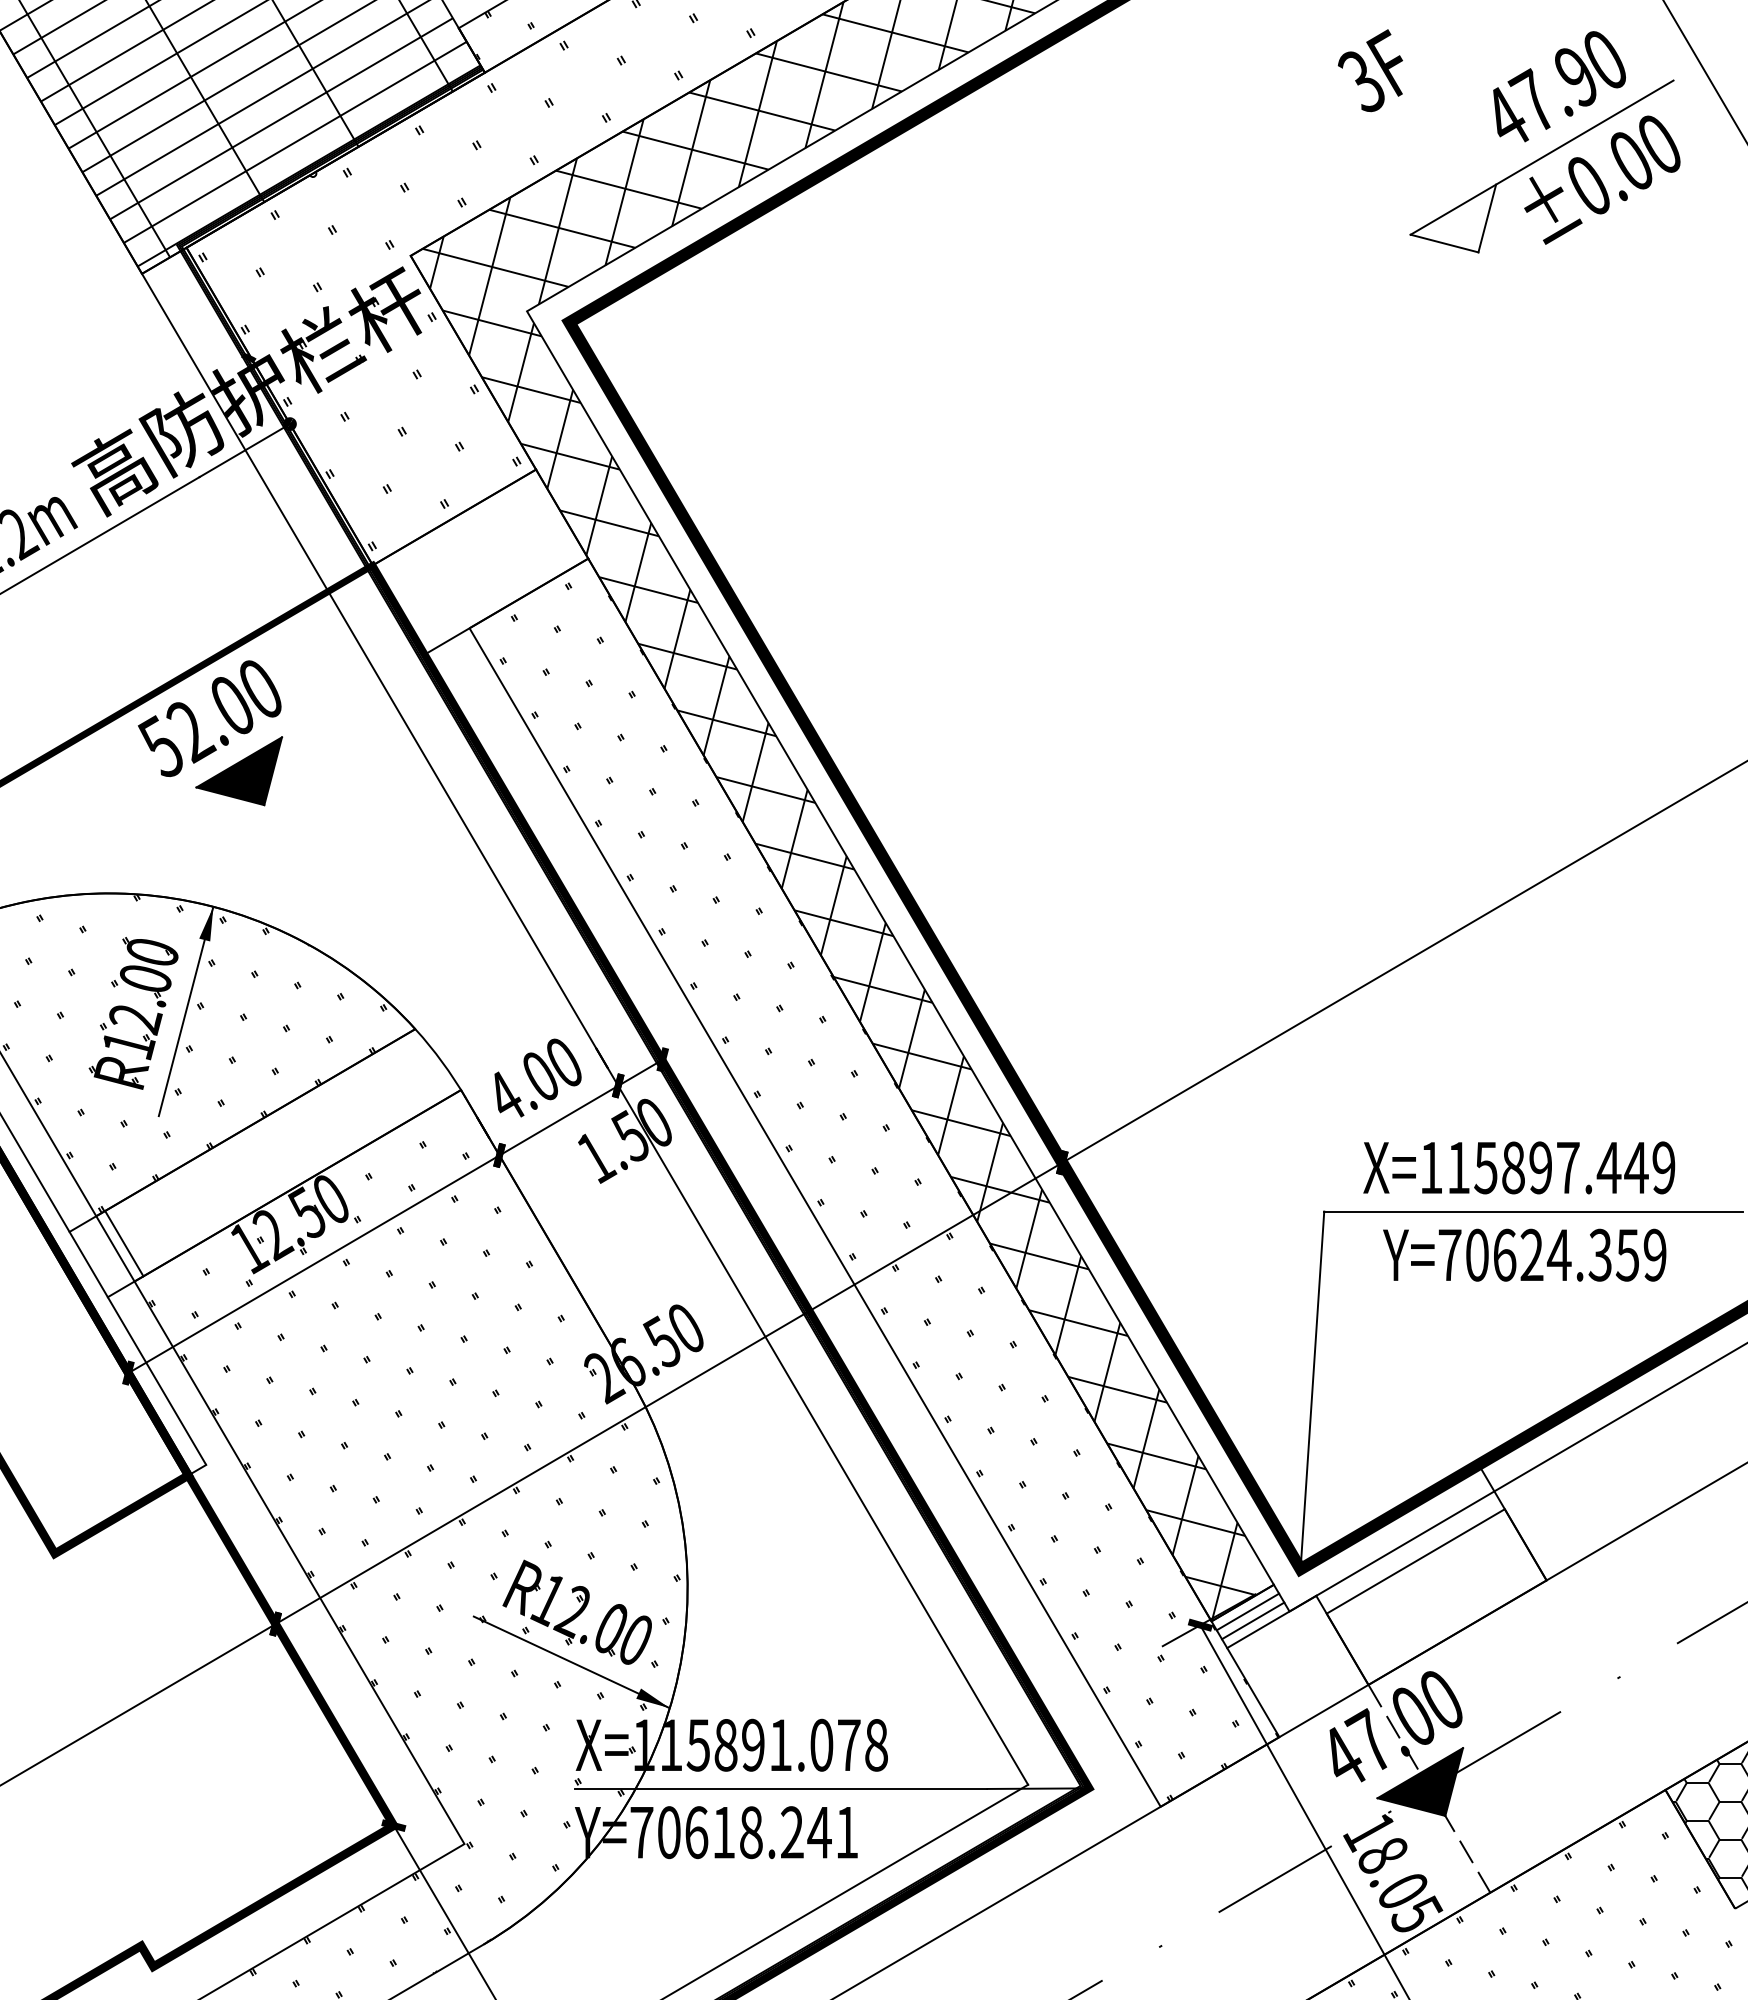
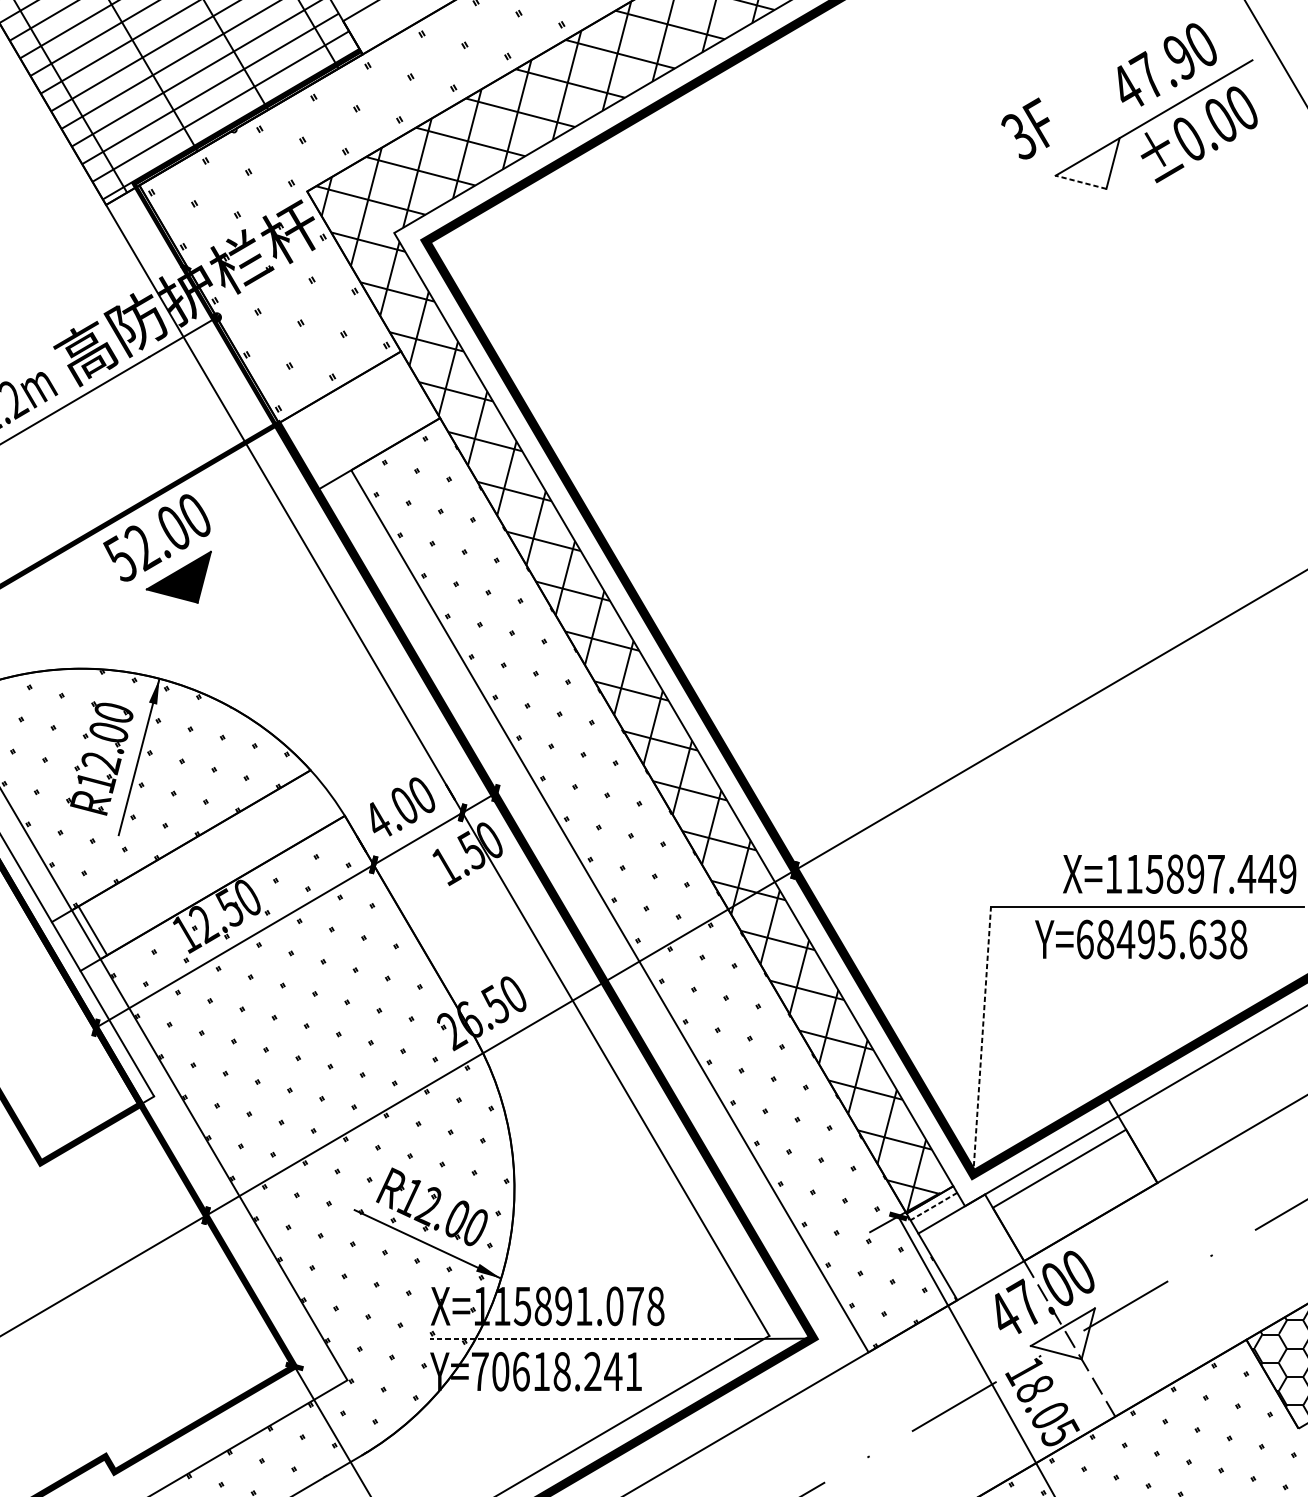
hatch: (505, 35) -> (378, 26), removed
text: (1369, 70) -> (1024, 128), moved
line: (1444, 243) -> (1081, 182), solid -> dashed
text: (1519, 1167) -> (1179, 873), moved
text: (1552, 1254) -> (1161, 938), Y=70624.359 -> Y=68495.638
line: (1312, 1389) -> (982, 1040), solid -> dashed
line: (1247, 1612) -> (933, 1206), solid -> dashed
line: (1253, 1620) -> (938, 1212), removed
fill: (1420, 1781) -> (1063, 1333), removed
line: (780, 1788) -> (584, 1338), solid -> dashed

